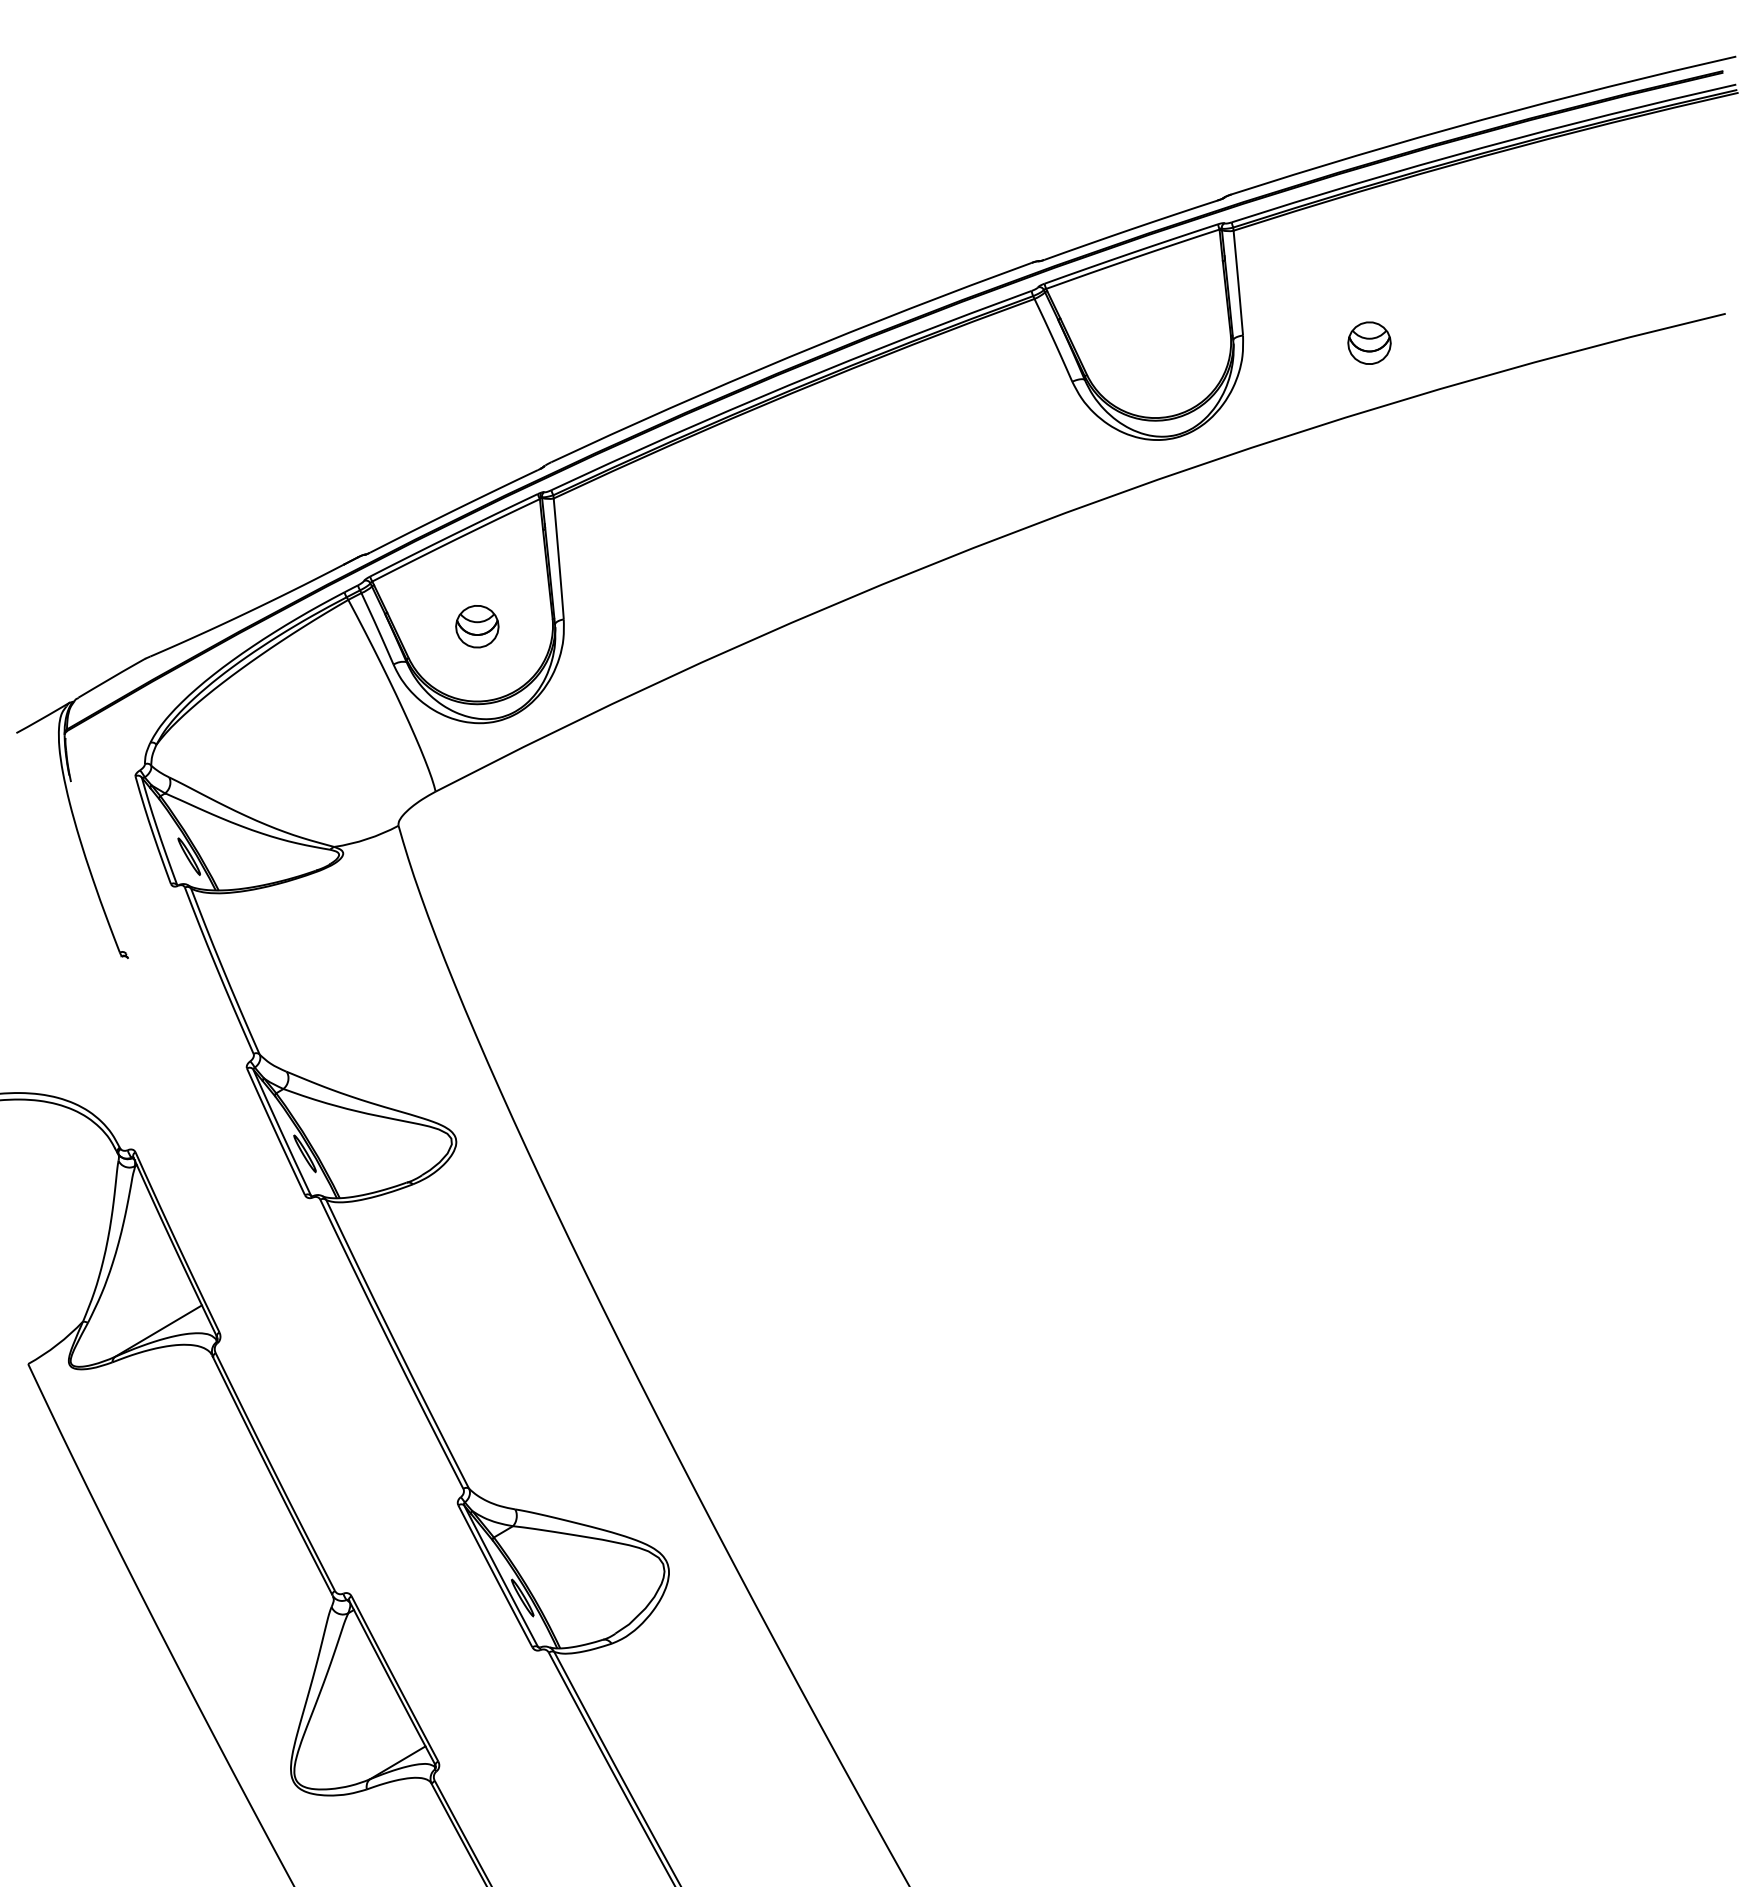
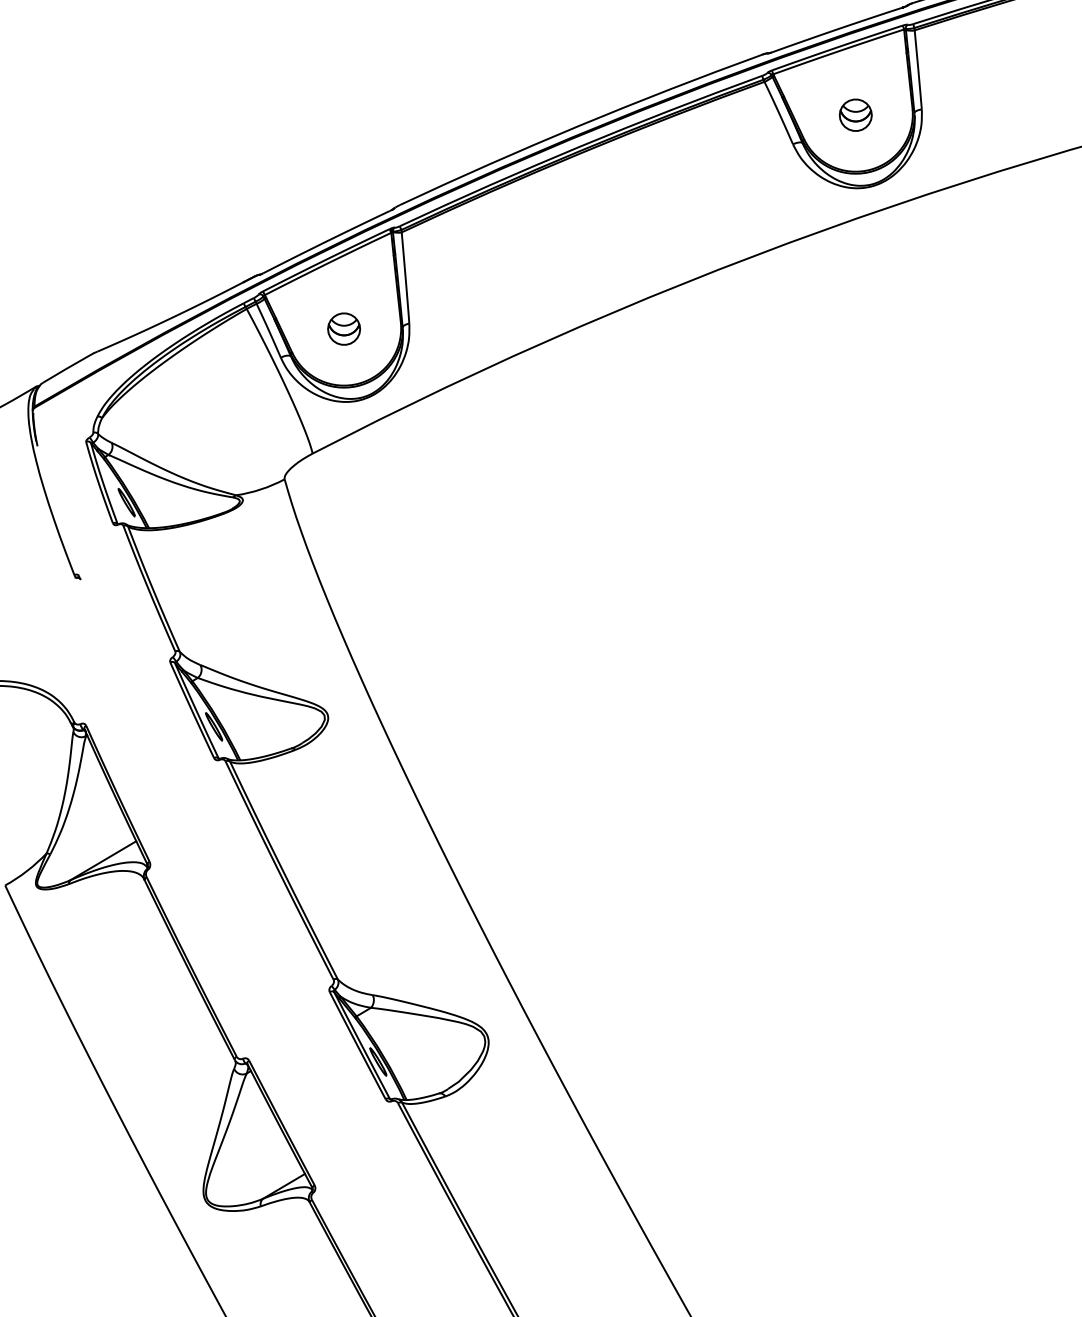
part: (1369, 342) -> (855, 114), moved

